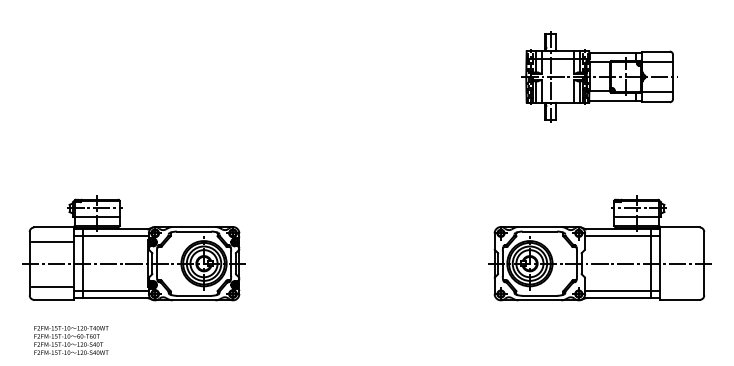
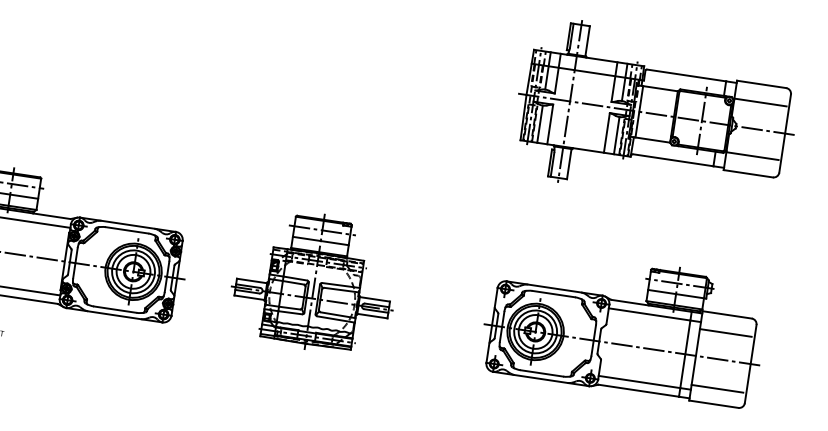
part: (599, 76) -> (655, 113), size x1.43
line: (680, 241) -> (725, 332), added
part: (348, 249) -> (314, 280), added
line: (680, 287) -> (716, 389), added

